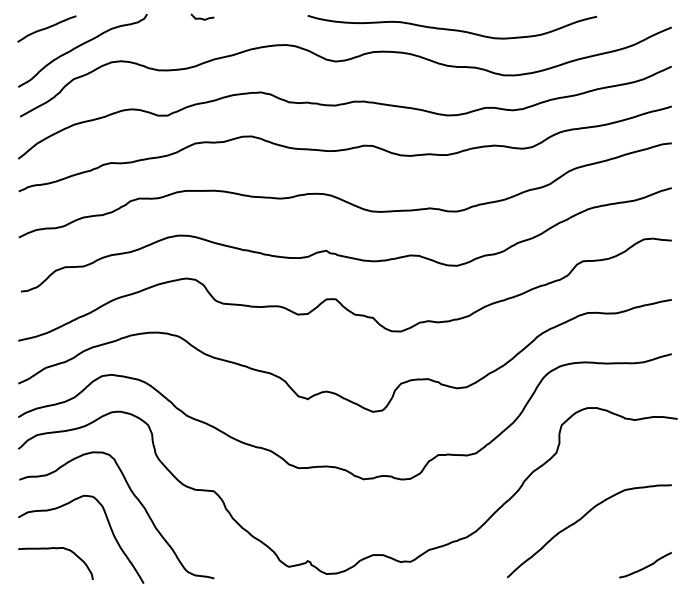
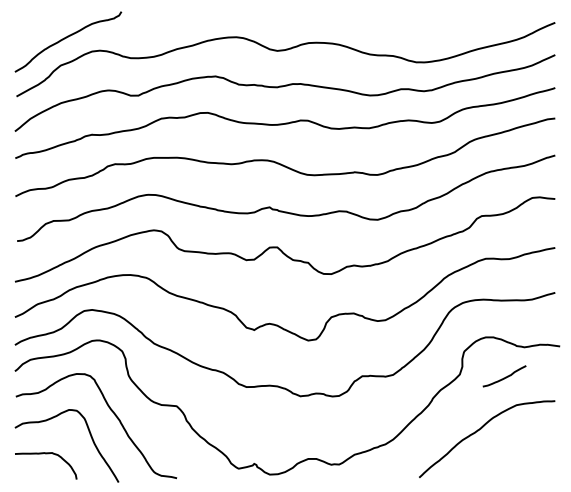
curve: (201, 17) -> (166, 14), removed
curve: (46, 28) -> (38, 23), removed
curve: (451, 28) -> (373, 23), removed
curve: (646, 565) -> (505, 376), moved

